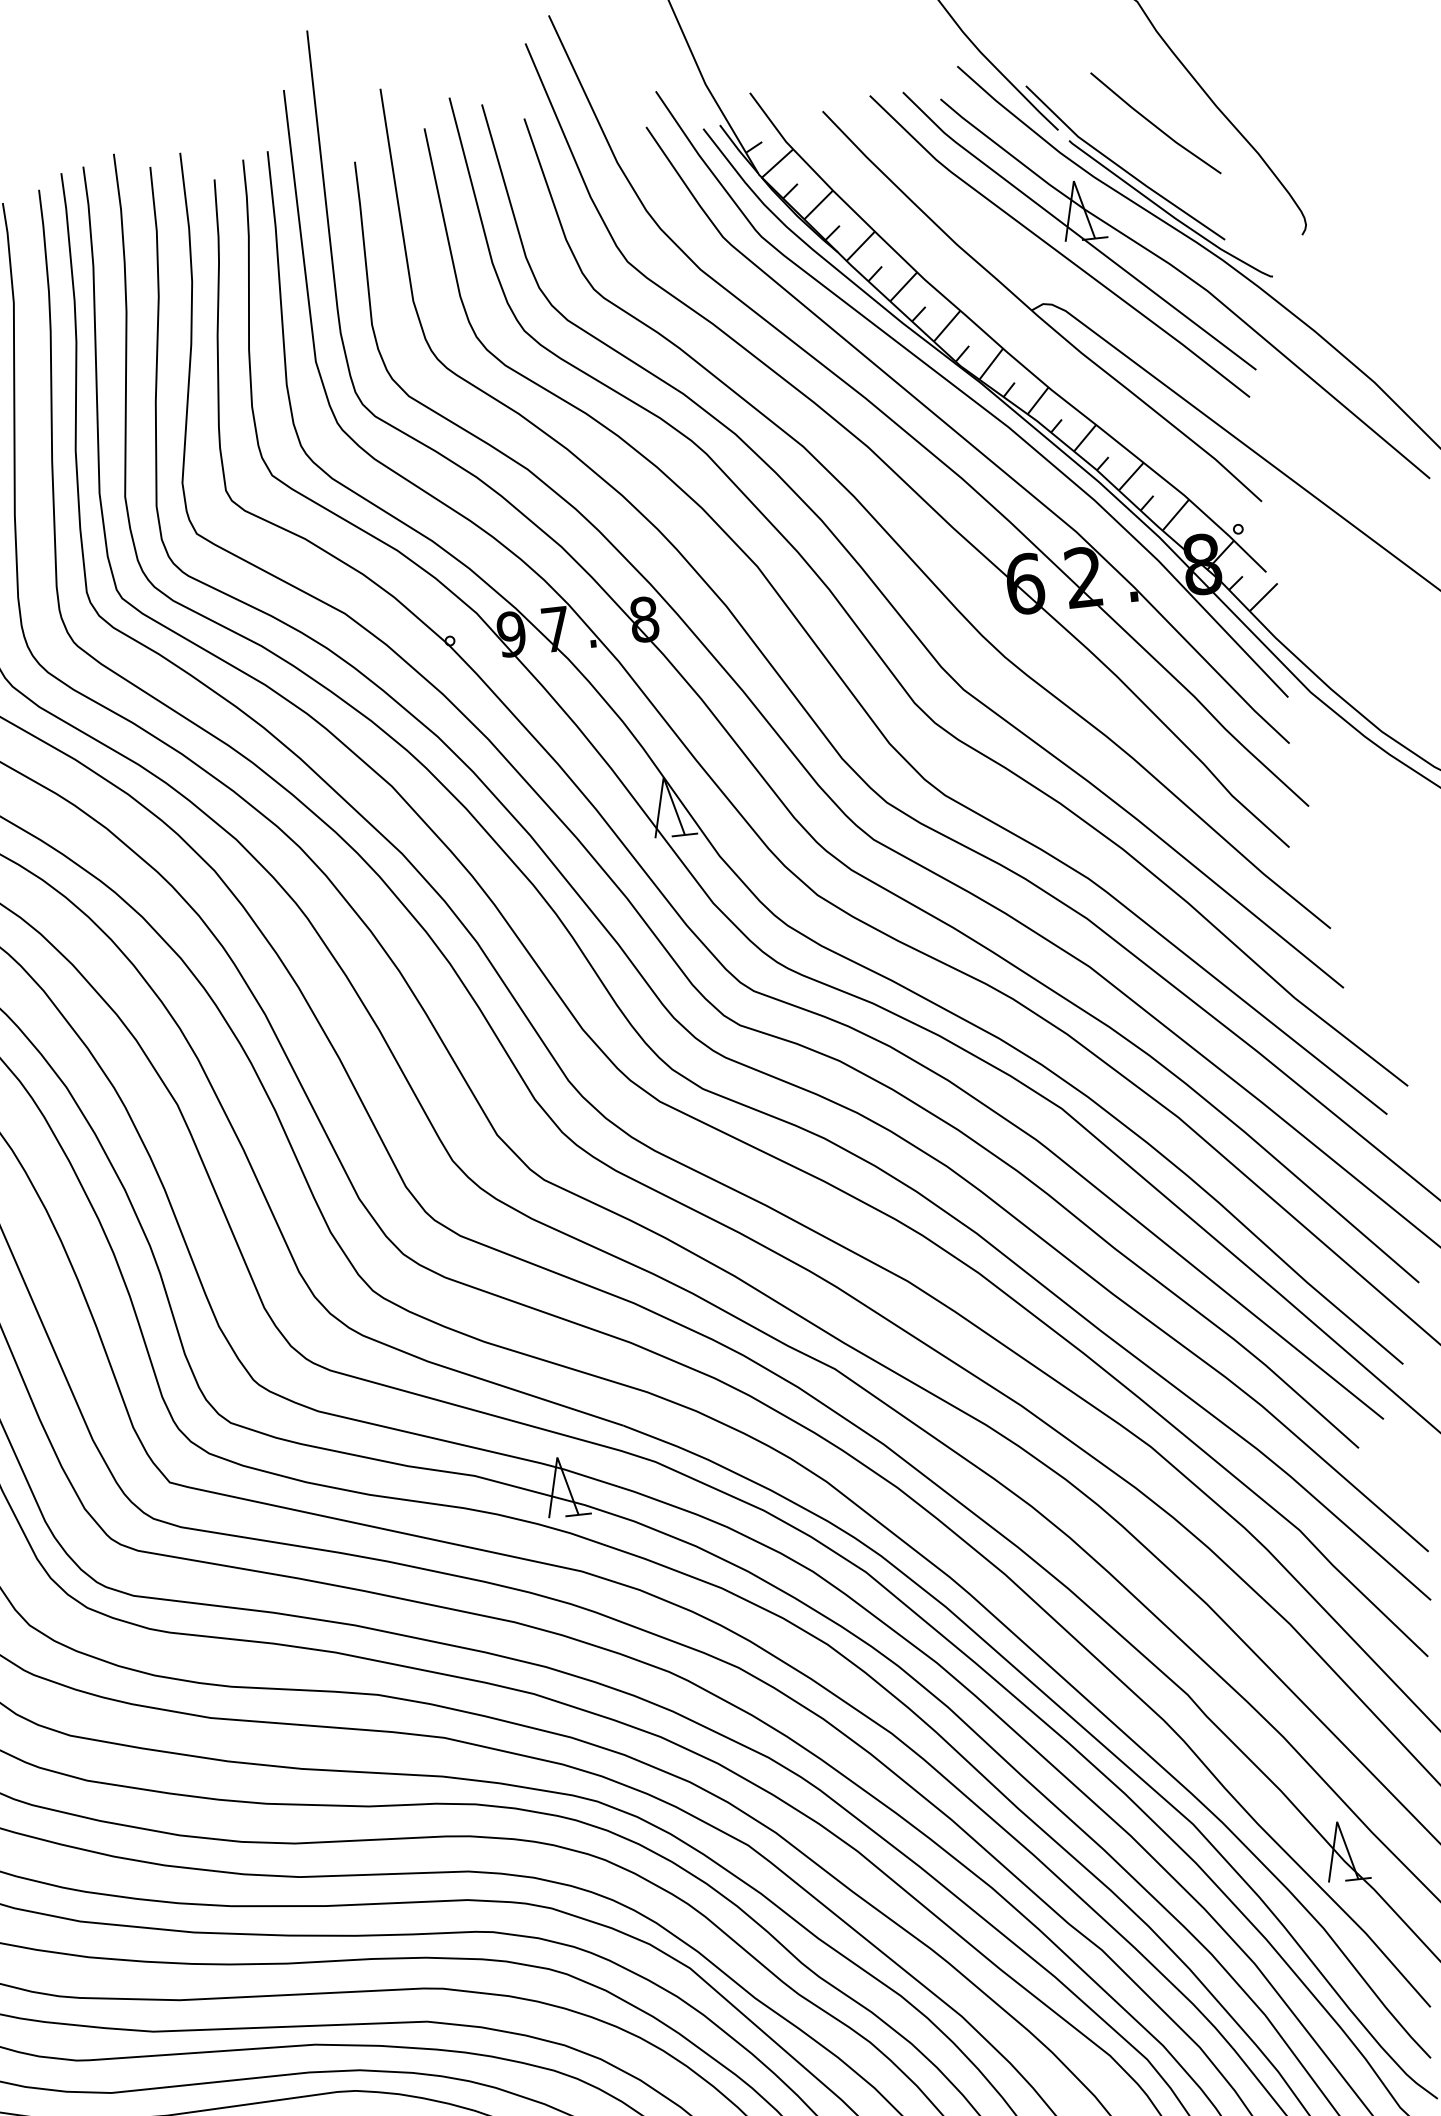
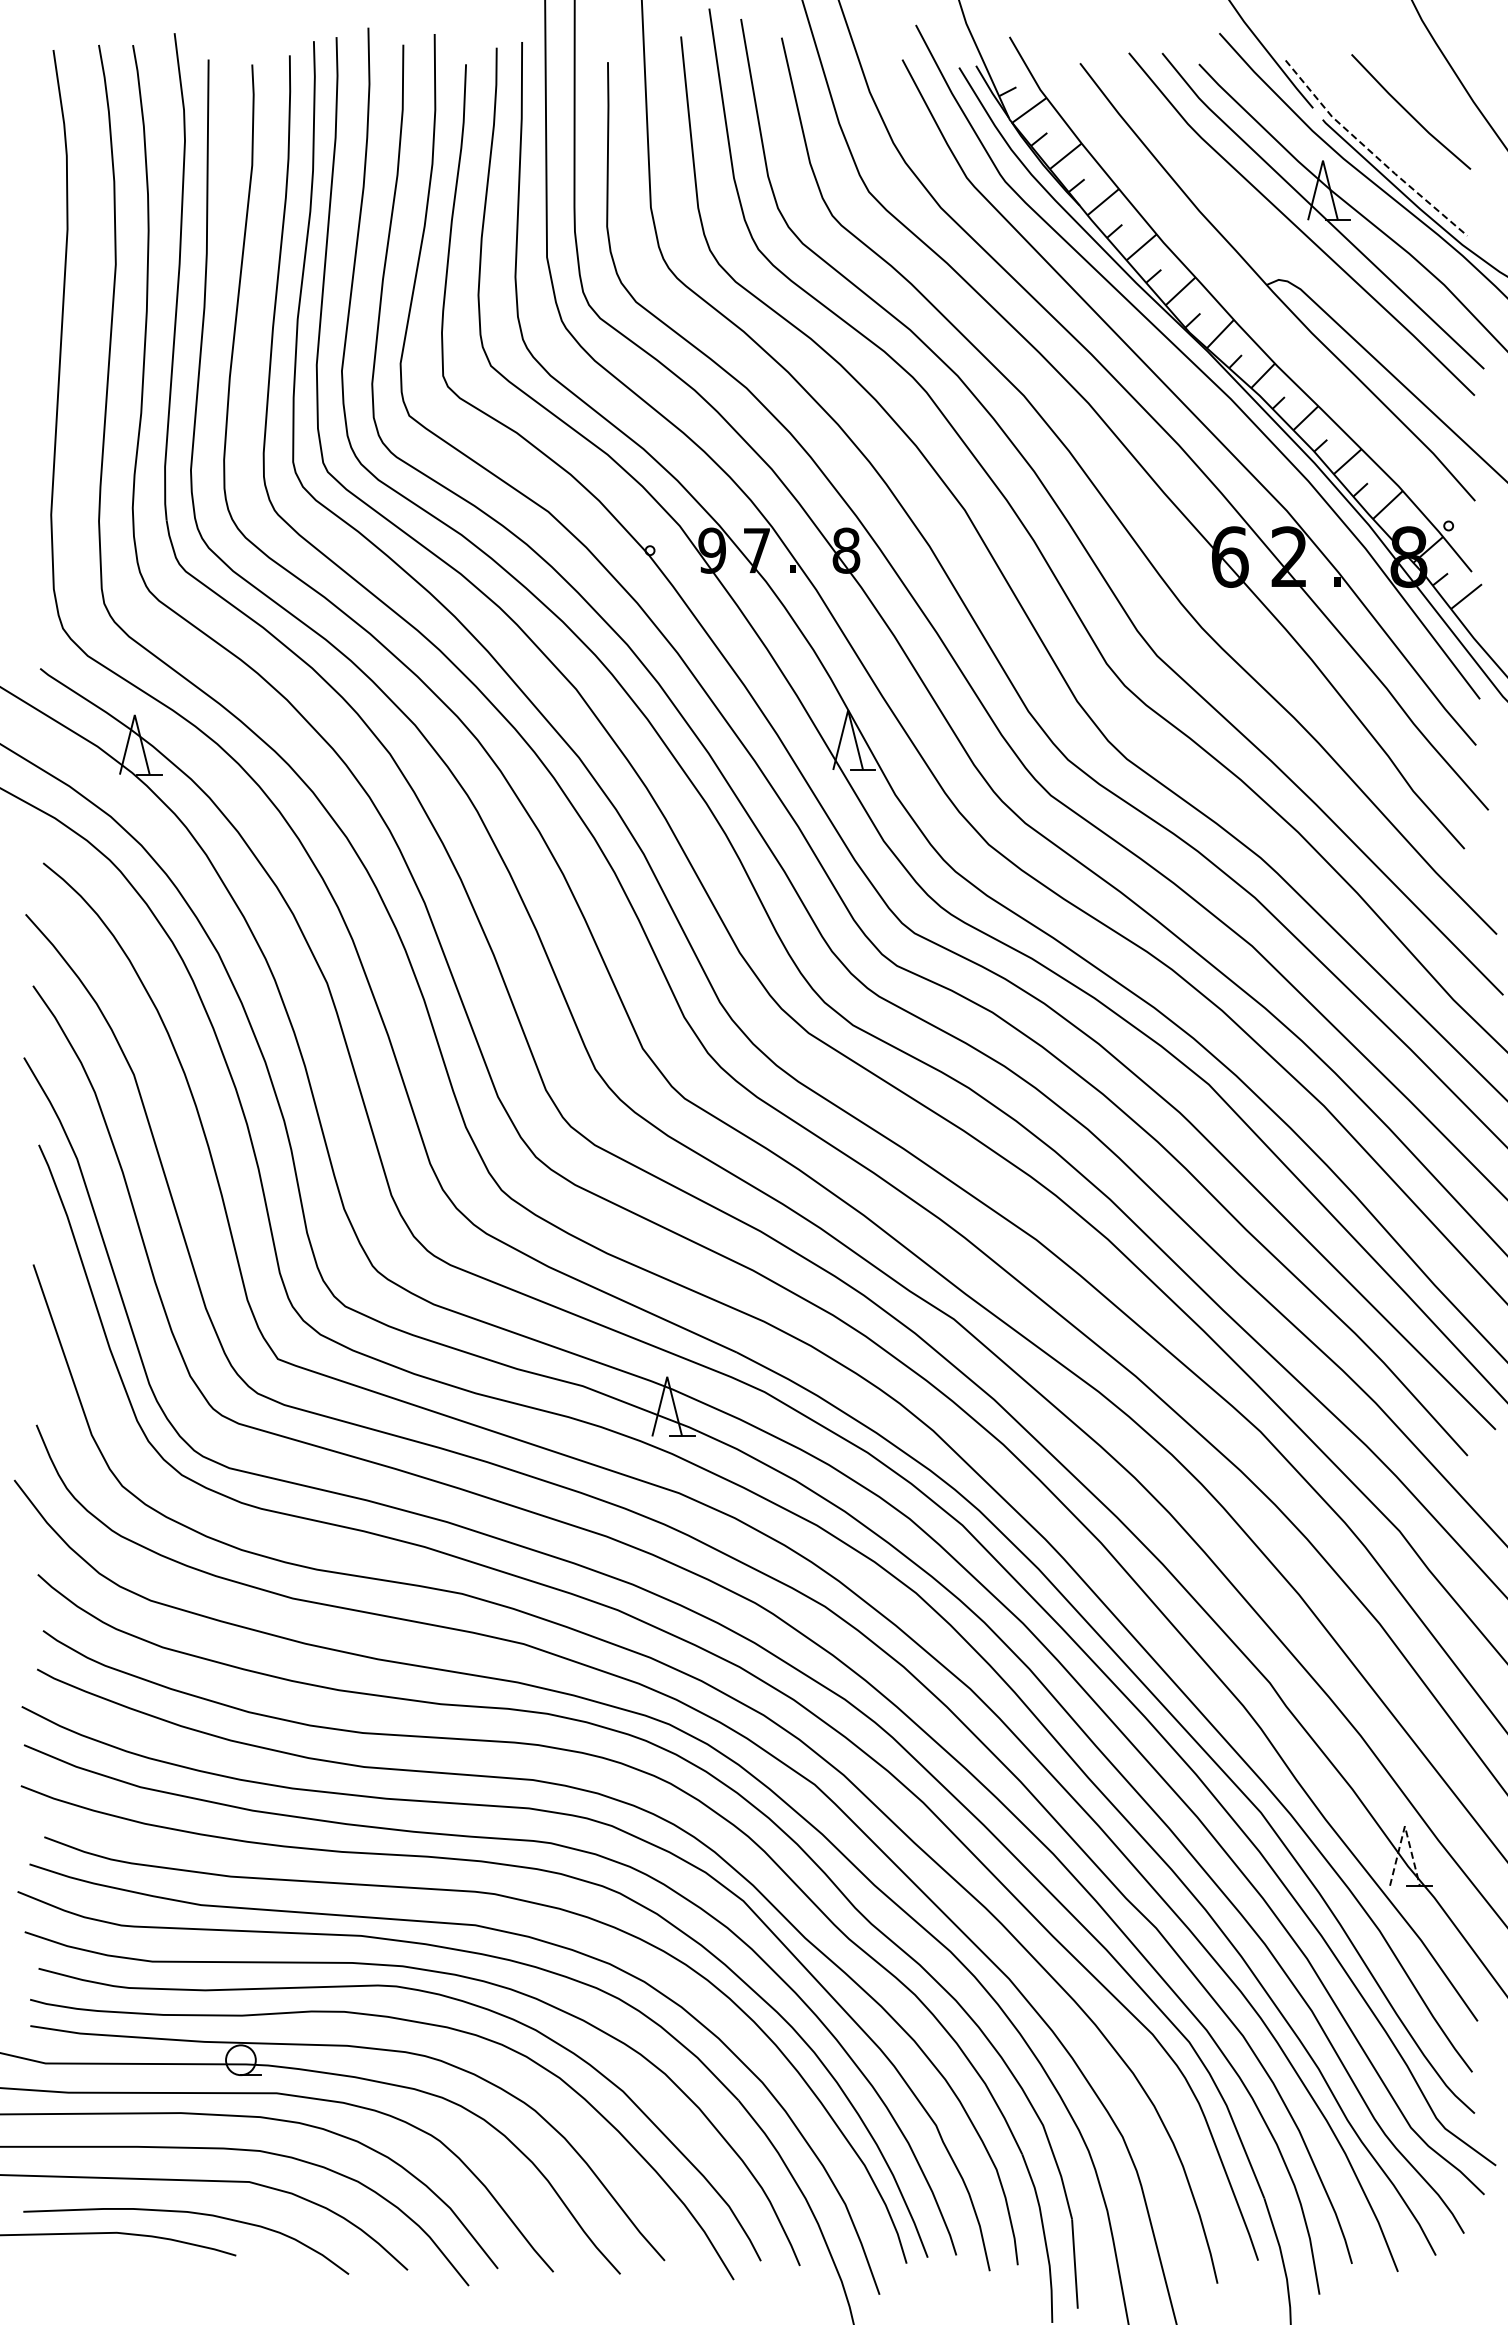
line: (1122, 168) -> (1372, 153), solid -> dashed
line: (1336, 1822) -> (1404, 1826), solid -> dashed

